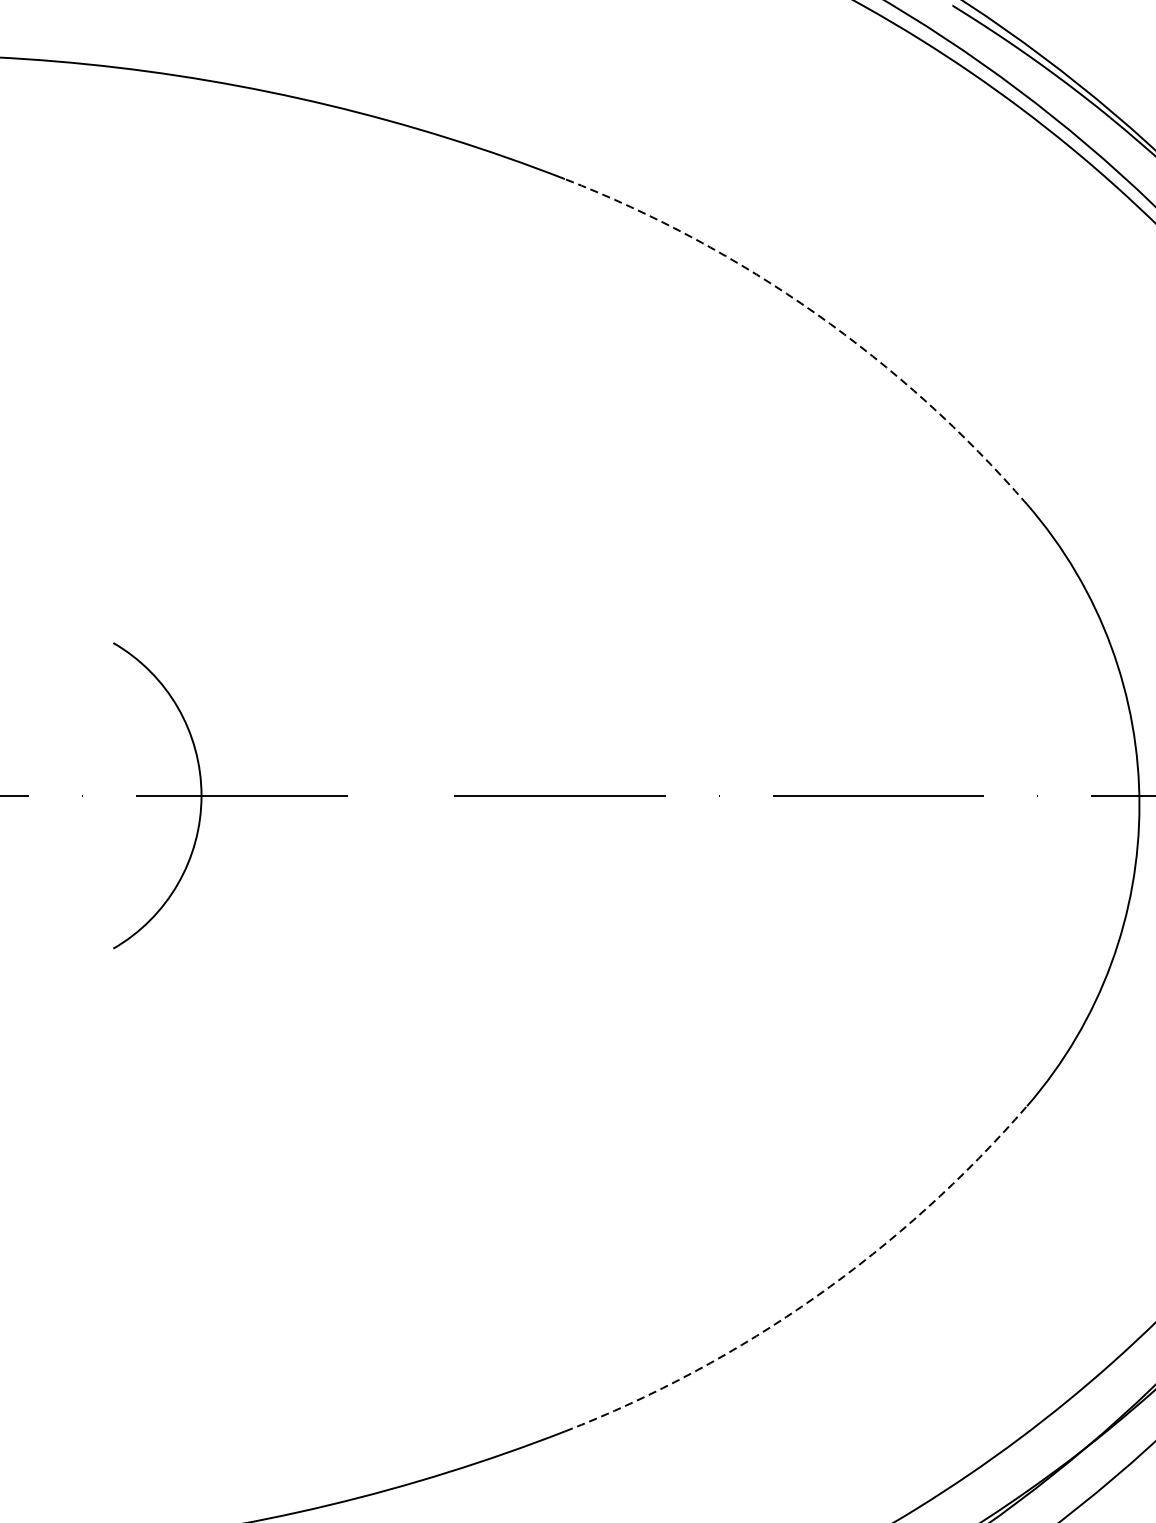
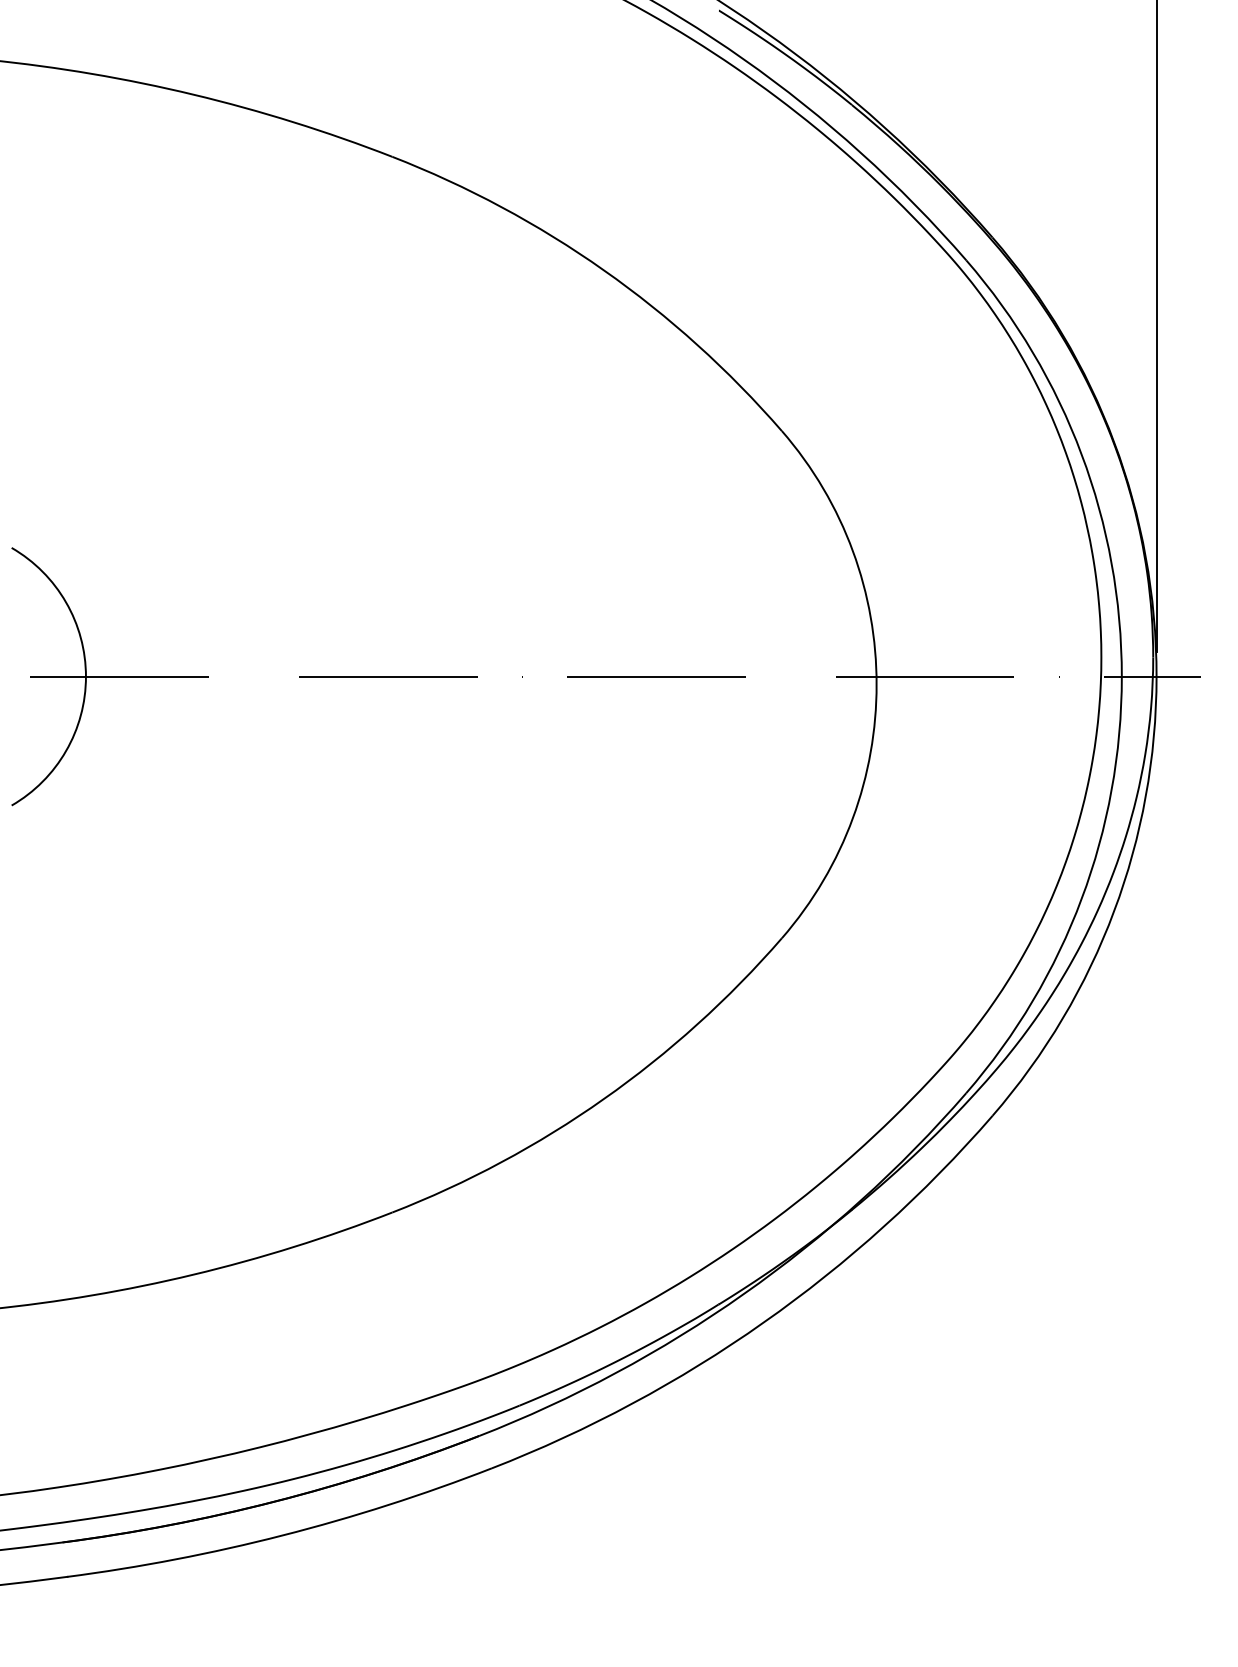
arc: (815, 313) -> (603, 270), dashed -> solid
arc: (815, 1297) -> (603, 1099), dashed -> solid

